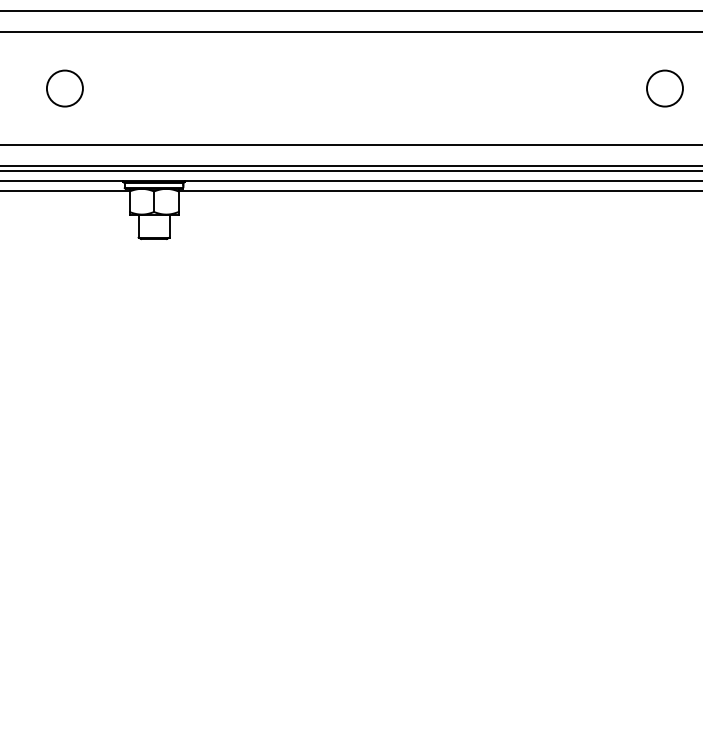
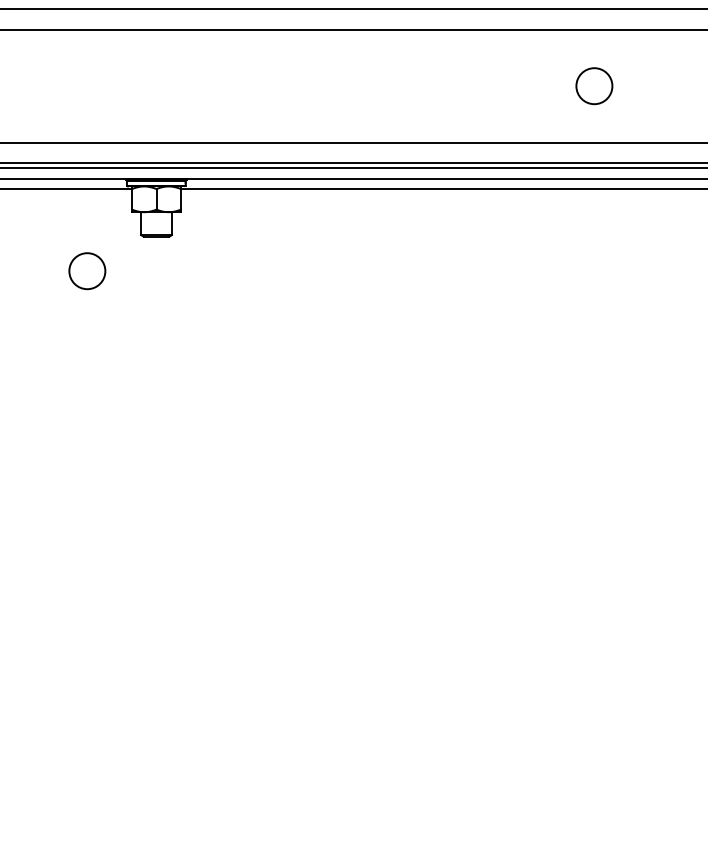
circle: (65, 88) -> (87, 271), moved
circle: (665, 88) -> (594, 86), moved

